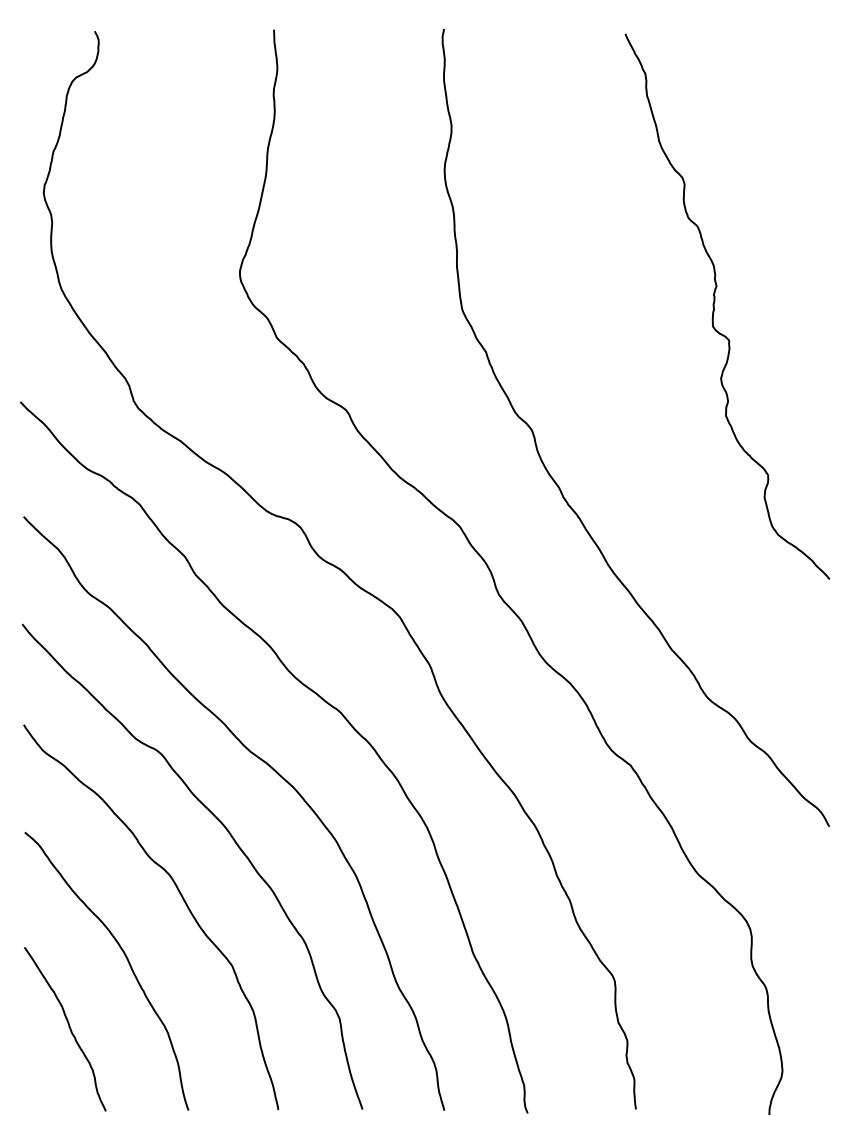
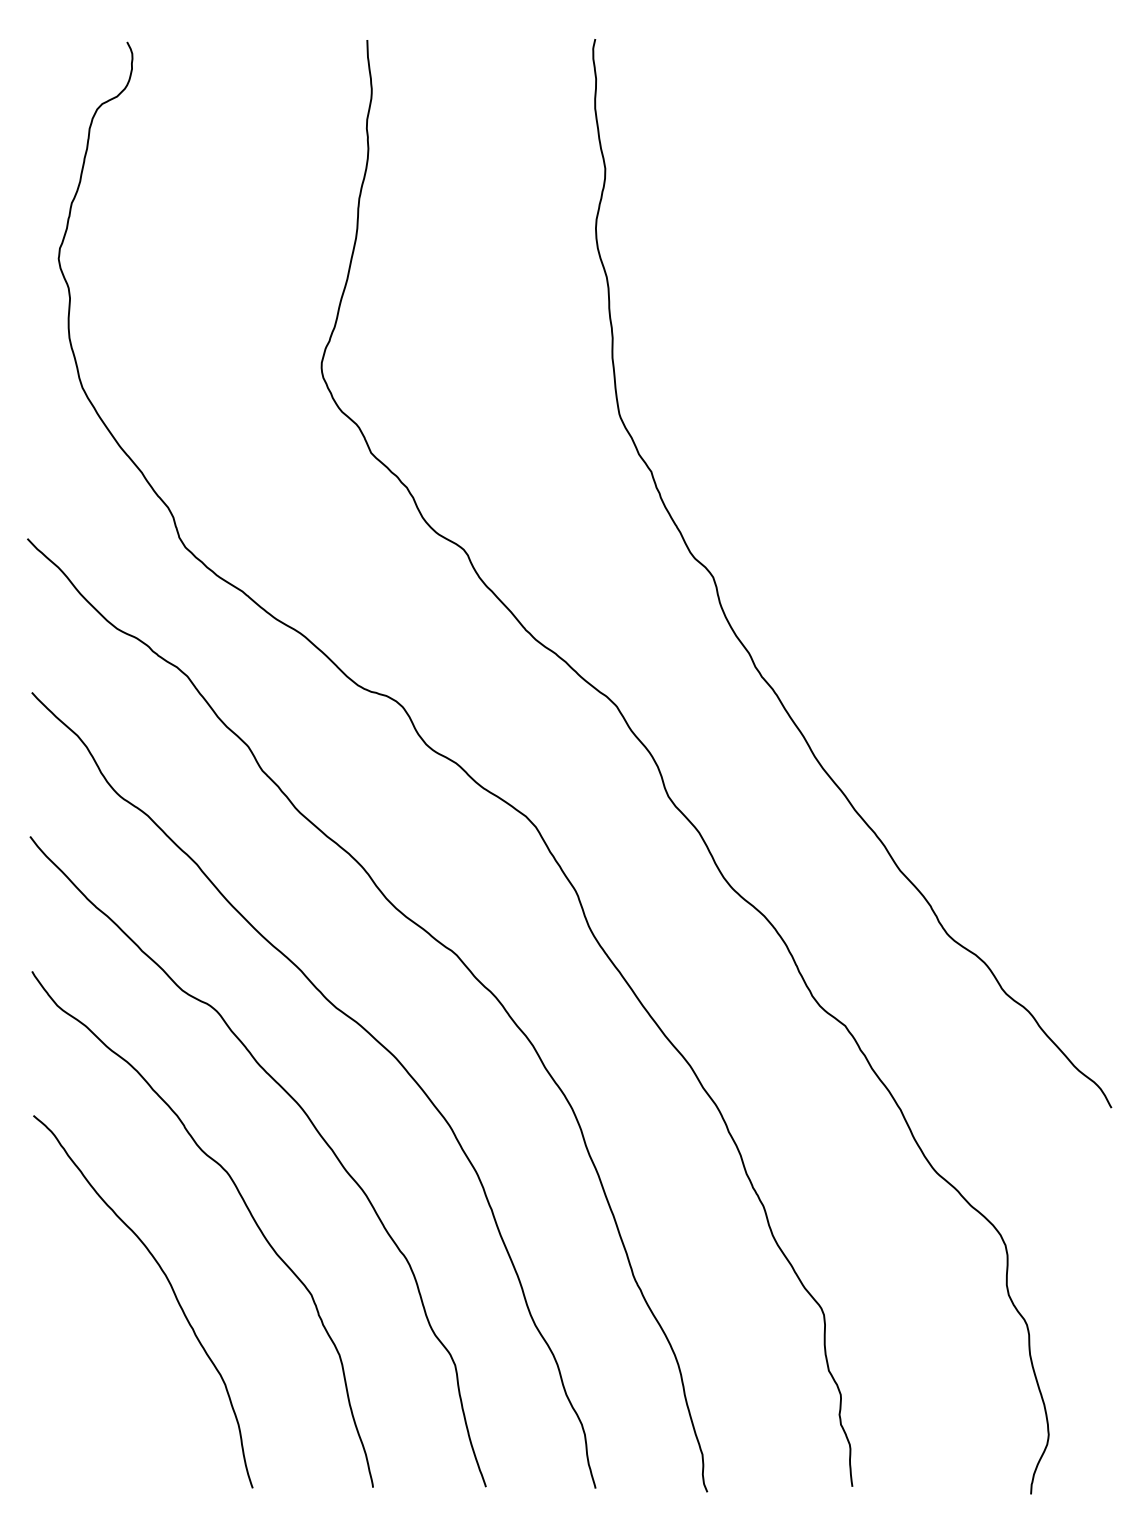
curve: (715, 302) -> (958, 405), removed
curve: (68, 1027) -> (91, 1377), removed

